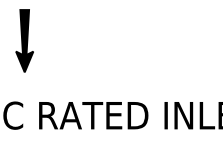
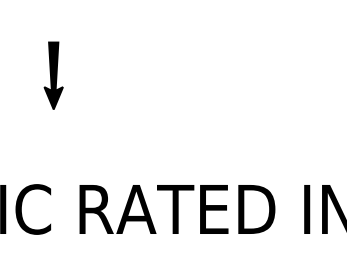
part: (24, 40) -> (53, 74), size x0.6

